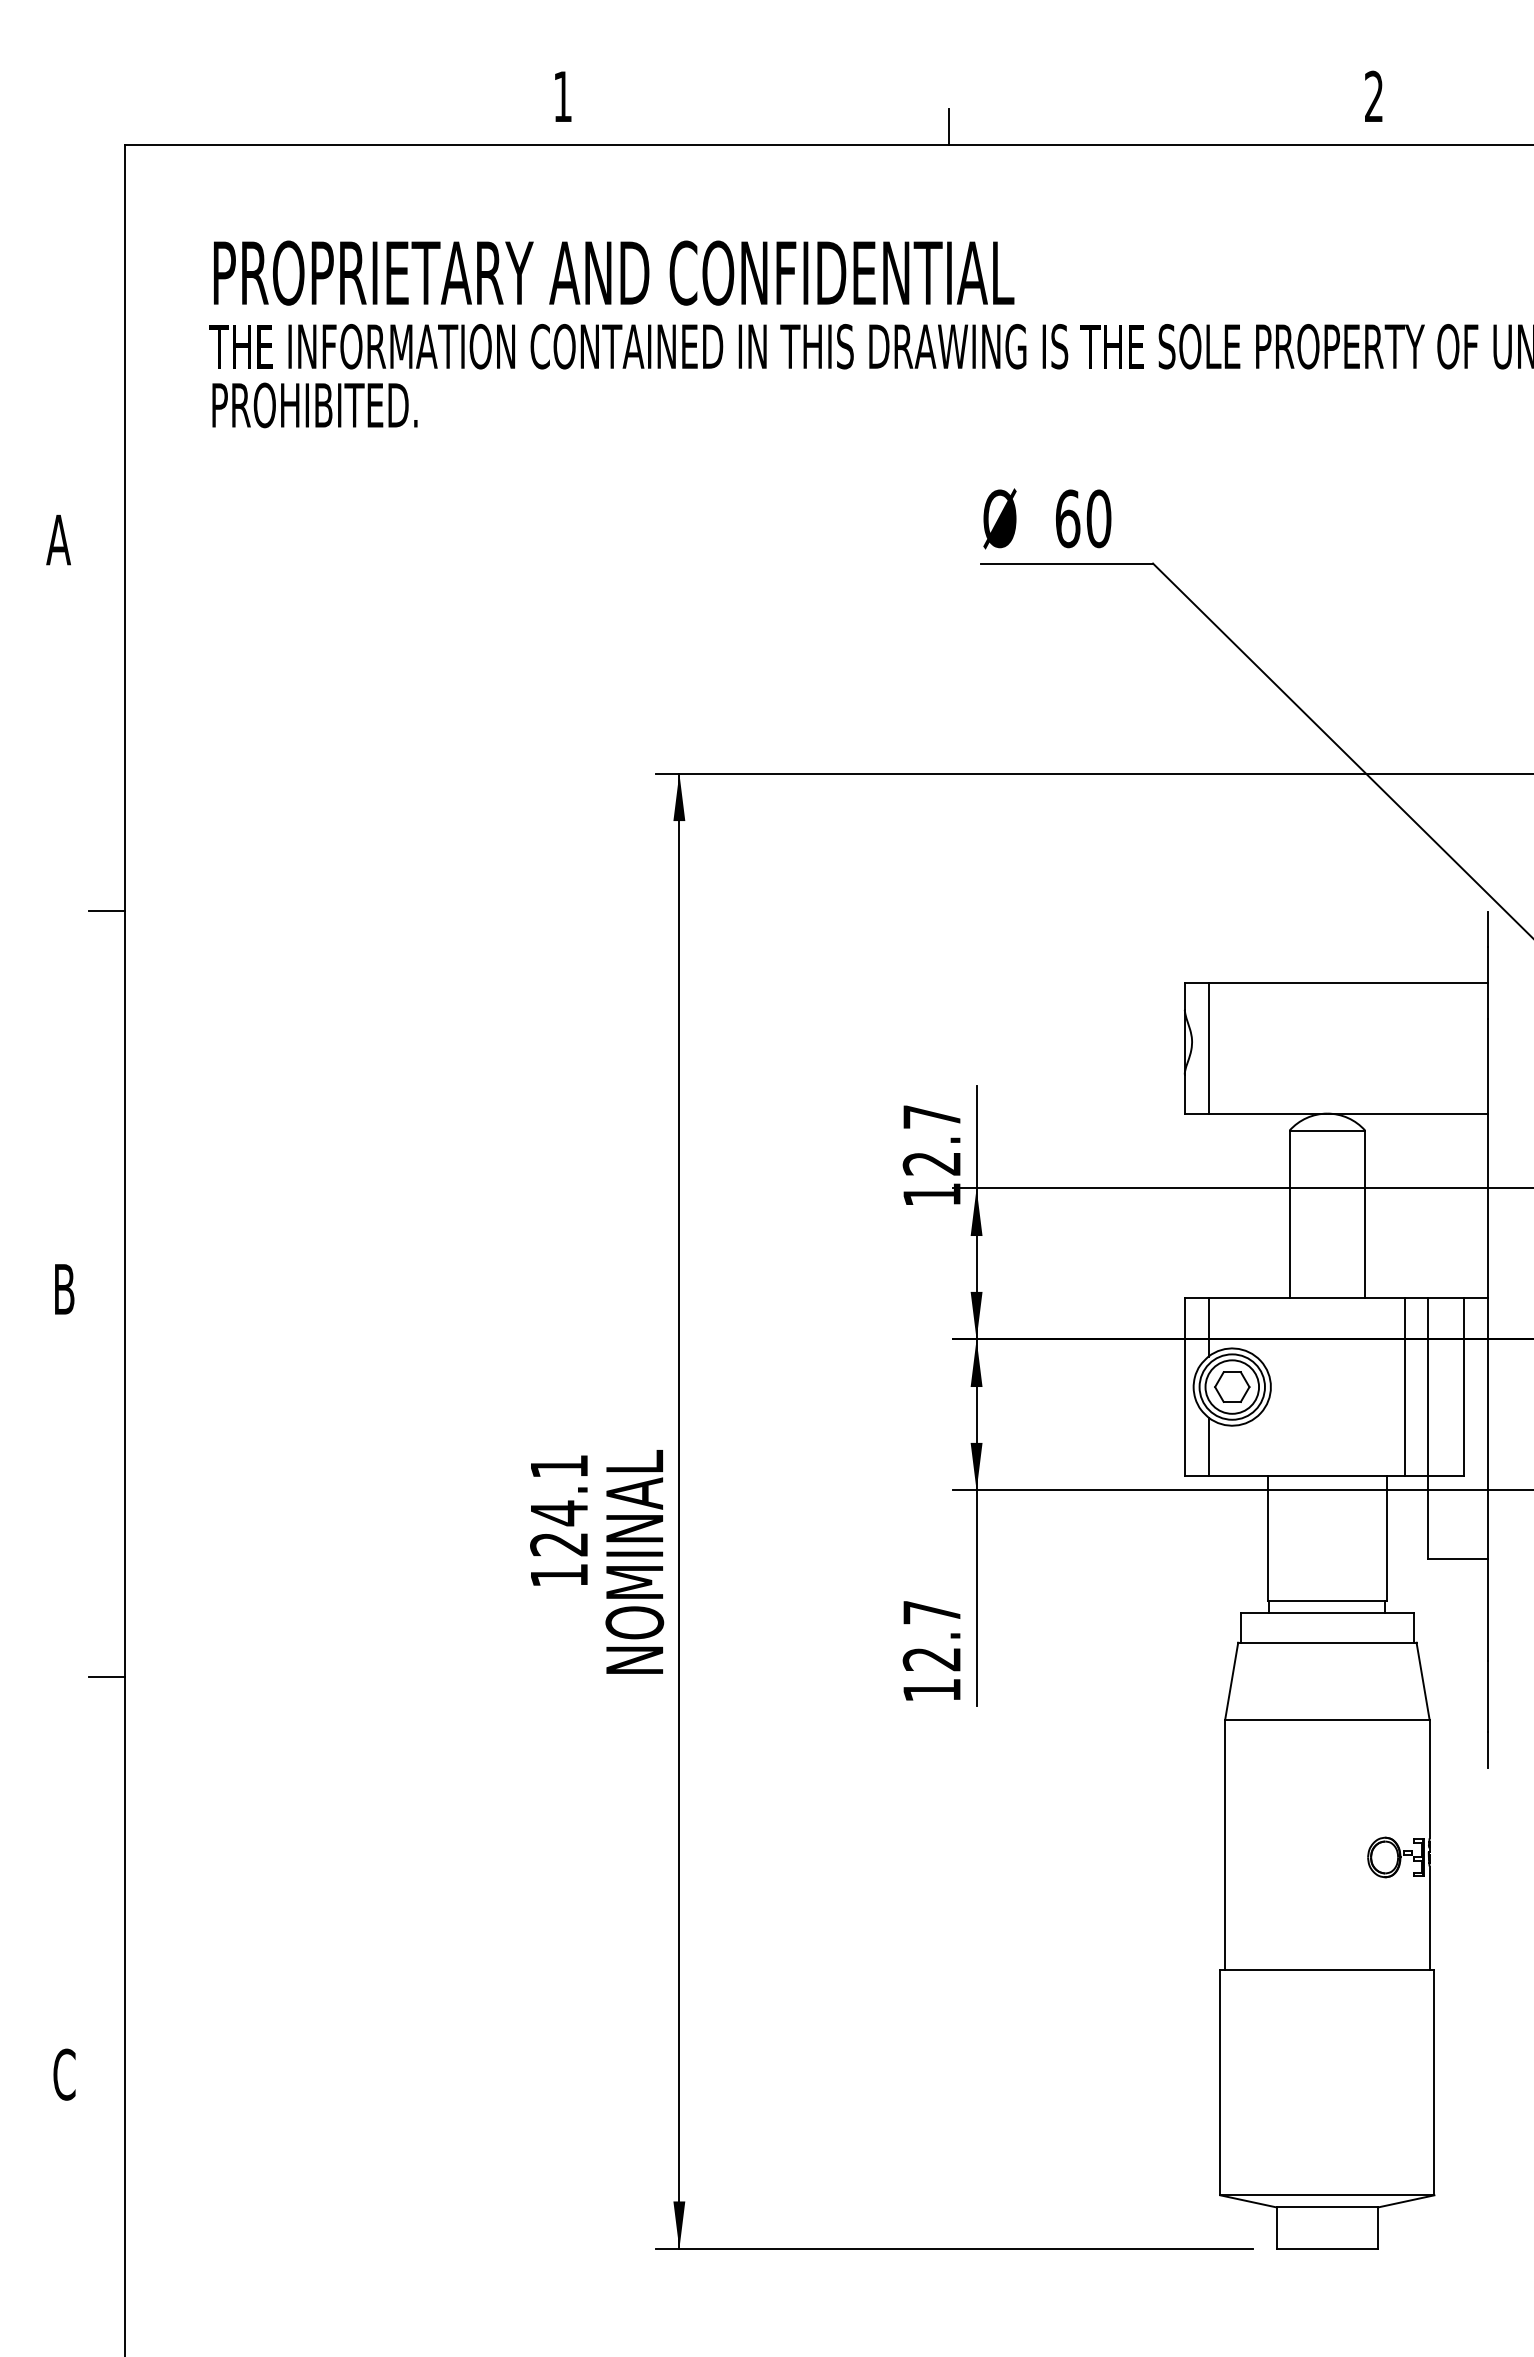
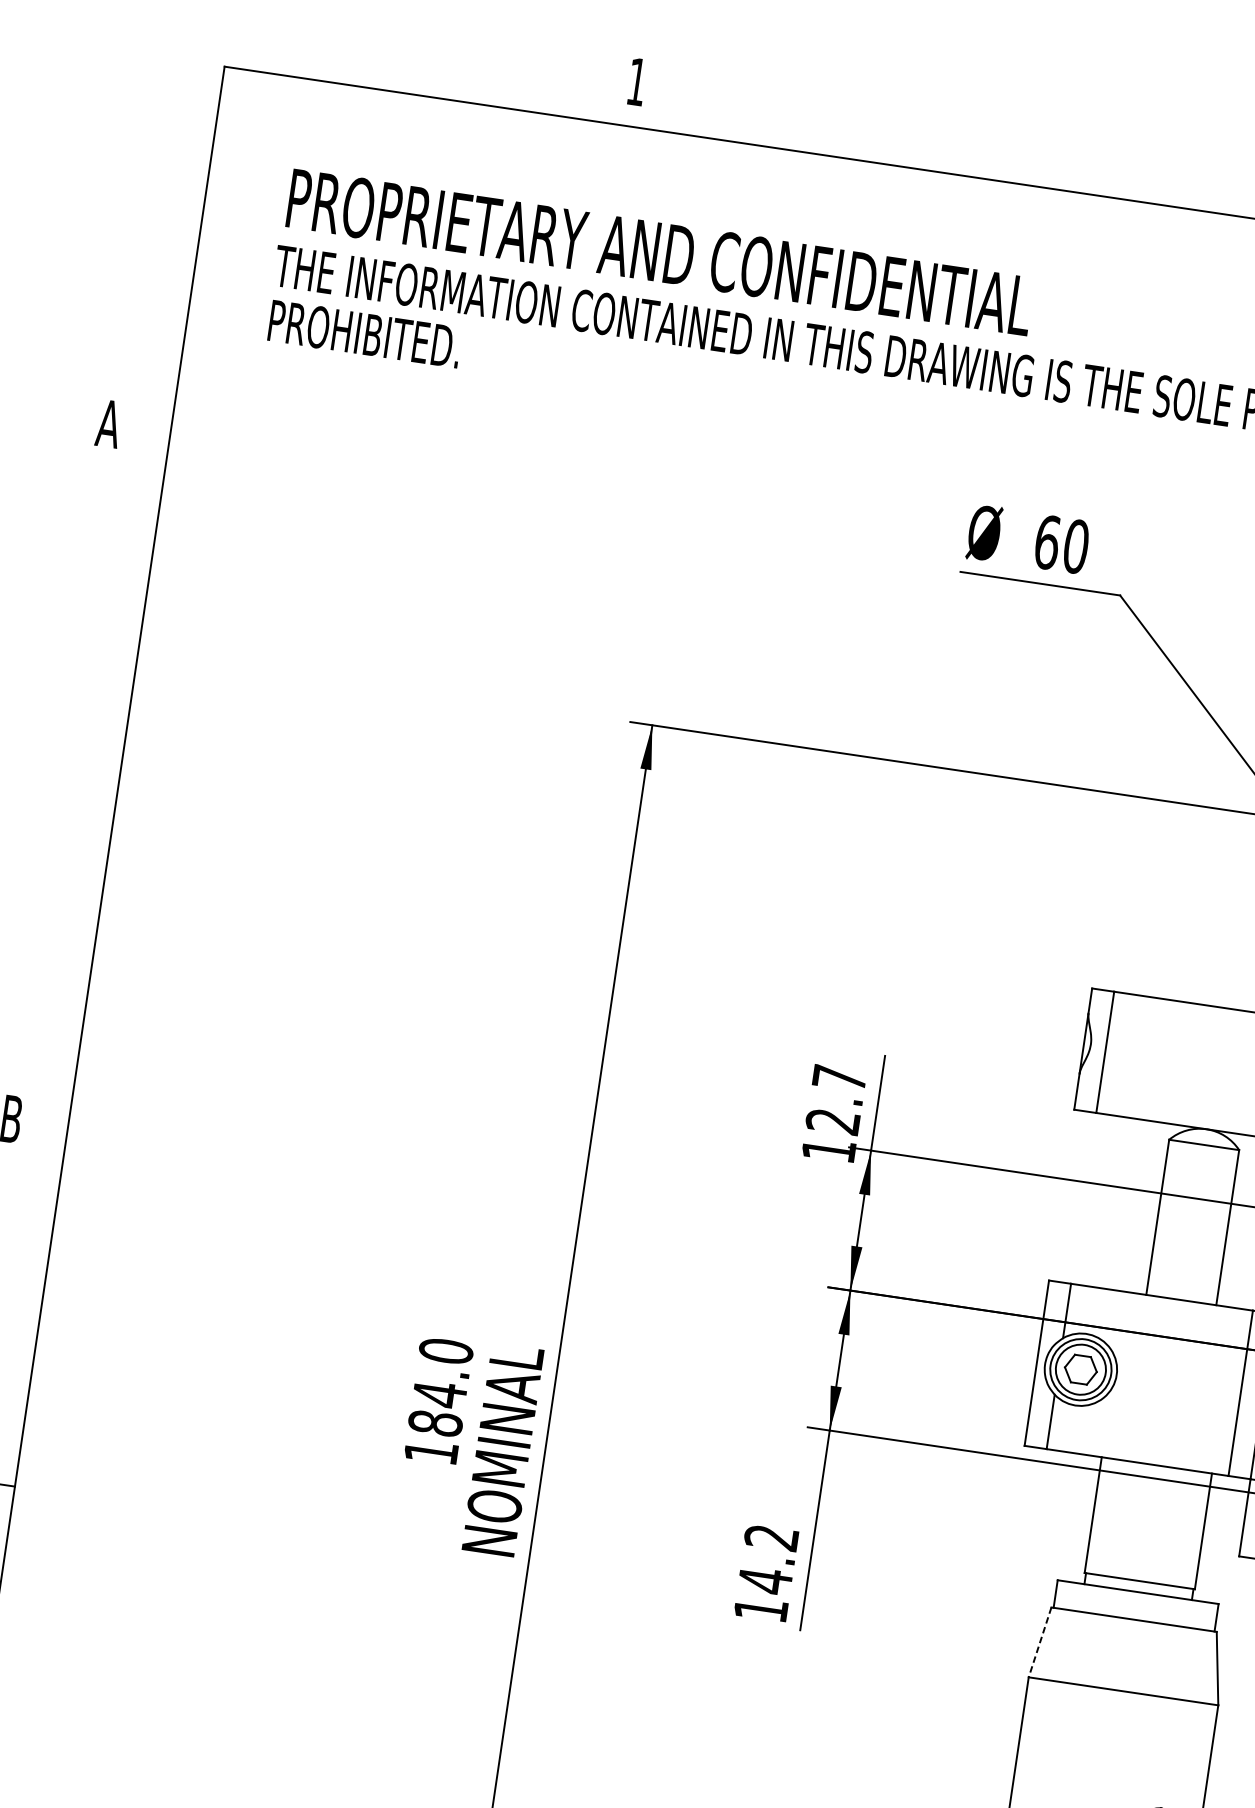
line: (948, 126) -> (990, 162), removed
line: (107, 910) -> (103, 773), removed
text: (559, 1505) -> (441, 1387), 124.1 -> 184.0
text: (931, 1636) -> (767, 1559), 12.7 -> 14.2
line: (1231, 1681) -> (1039, 1642), solid -> dashed

